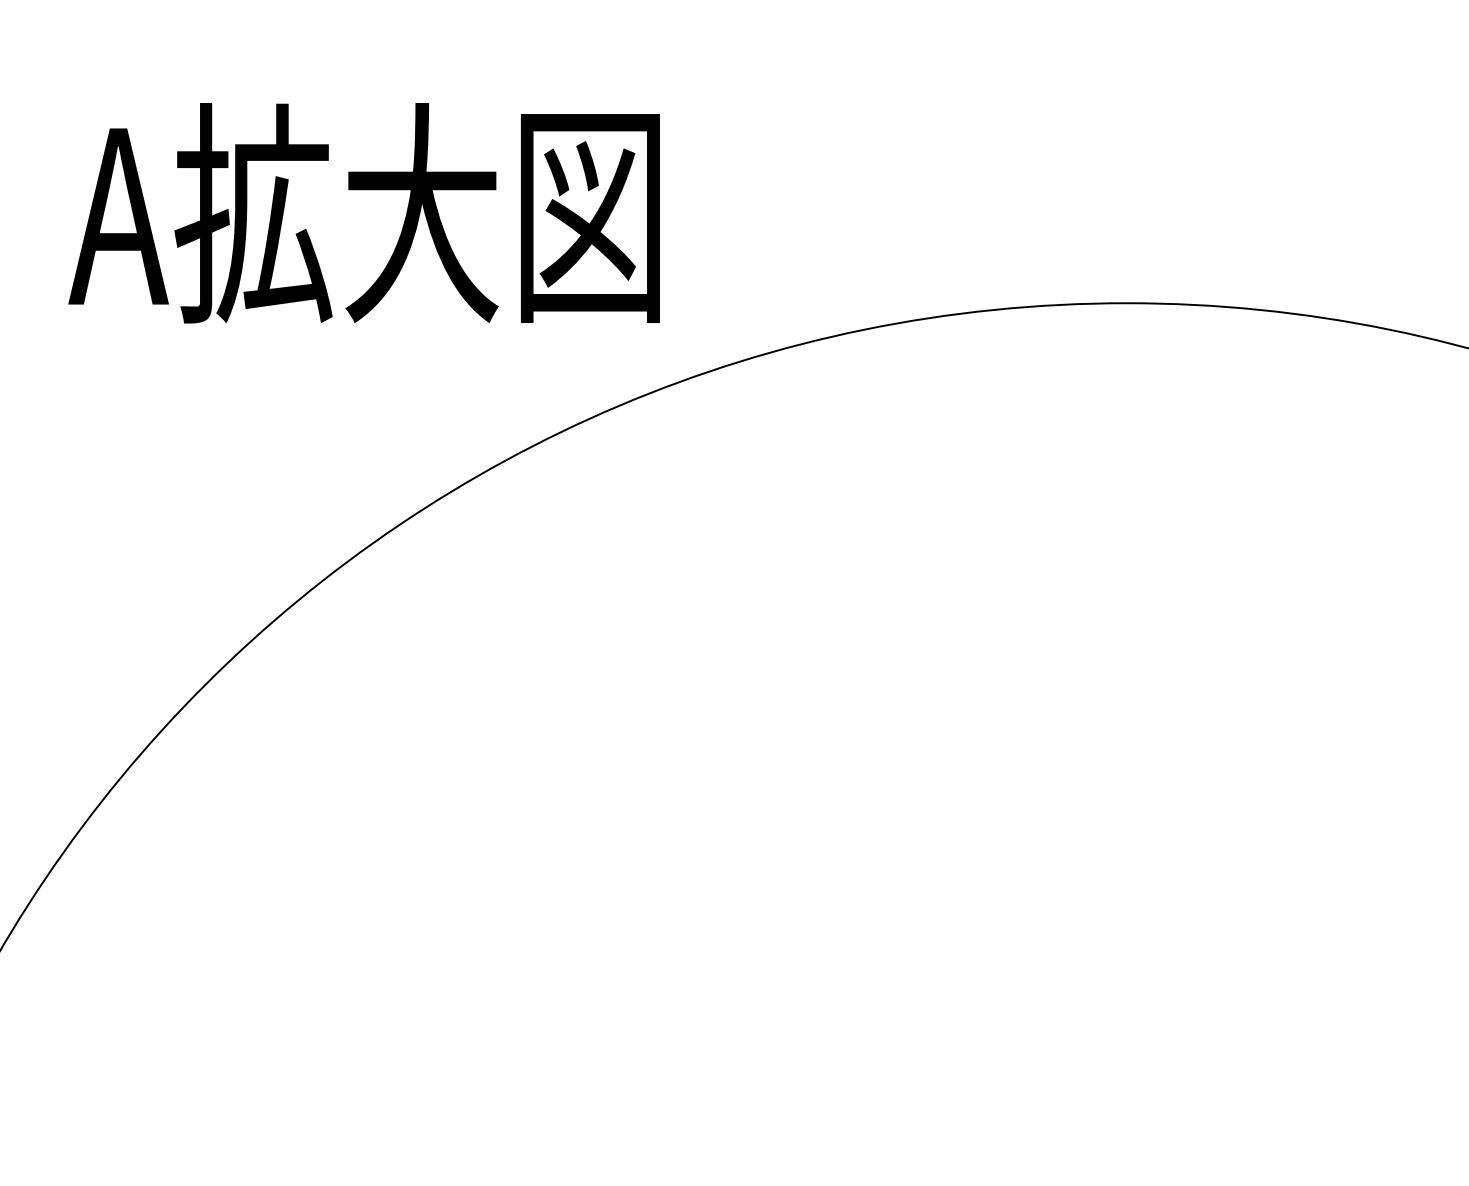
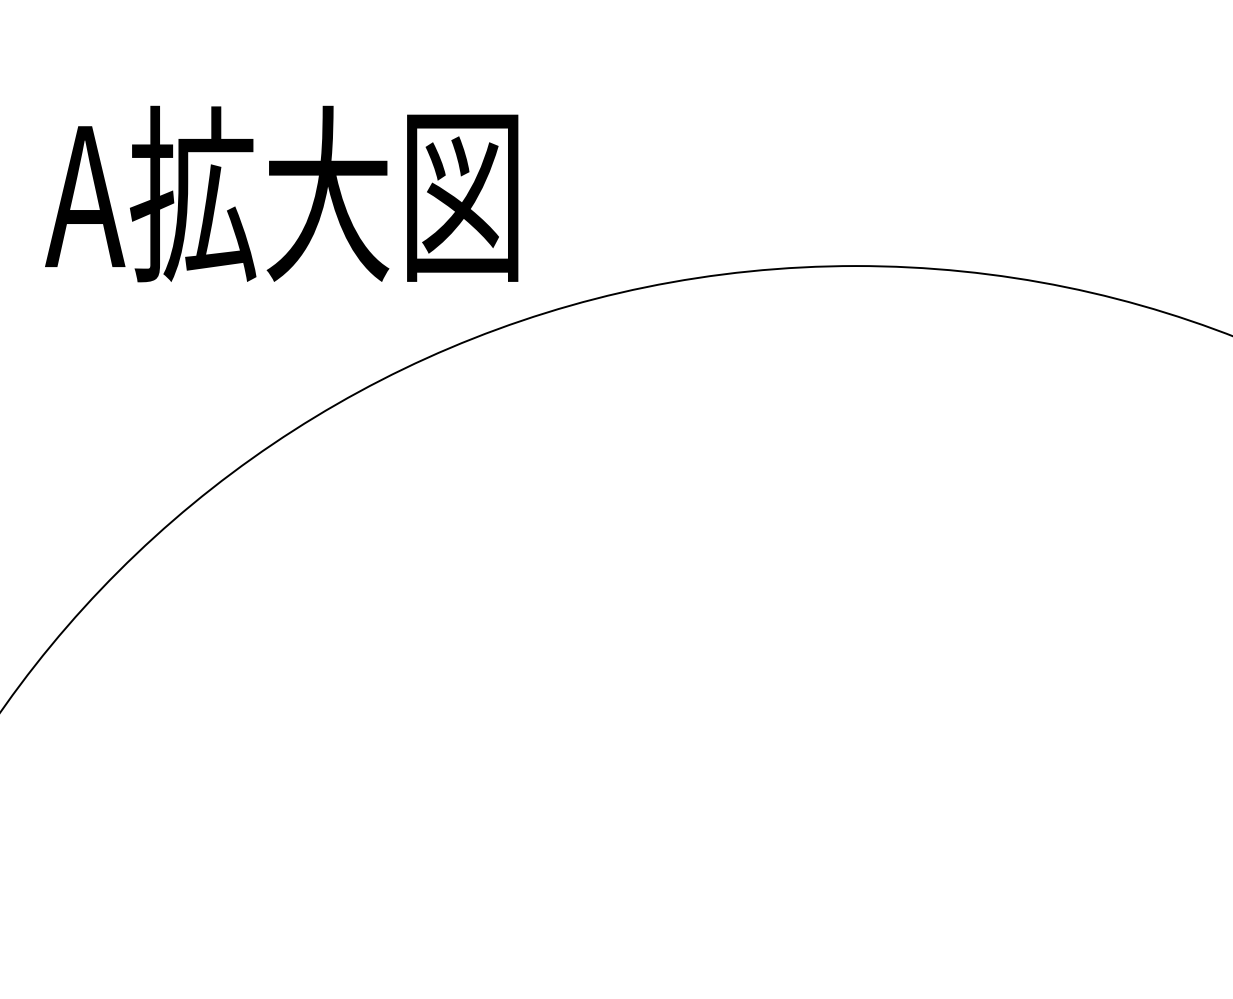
text: (363, 212) -> (281, 193), moved

